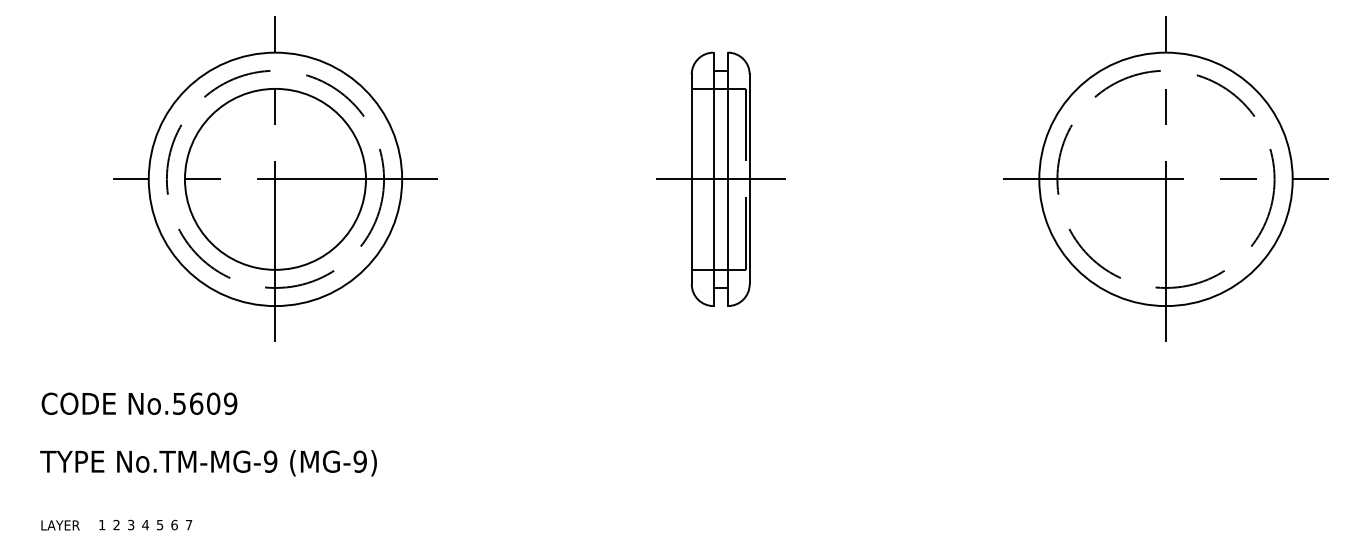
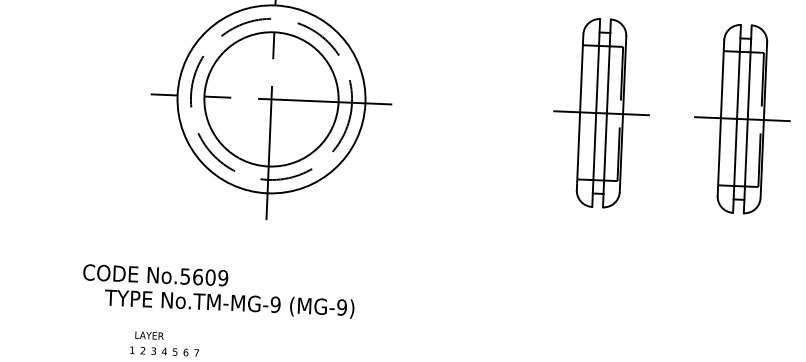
part: (910, 178) -> (742, 118), added
text: (139, 403) -> (155, 275), moved
text: (208, 463) -> (229, 304), moved
text: (60, 525) -> (149, 335), moved

